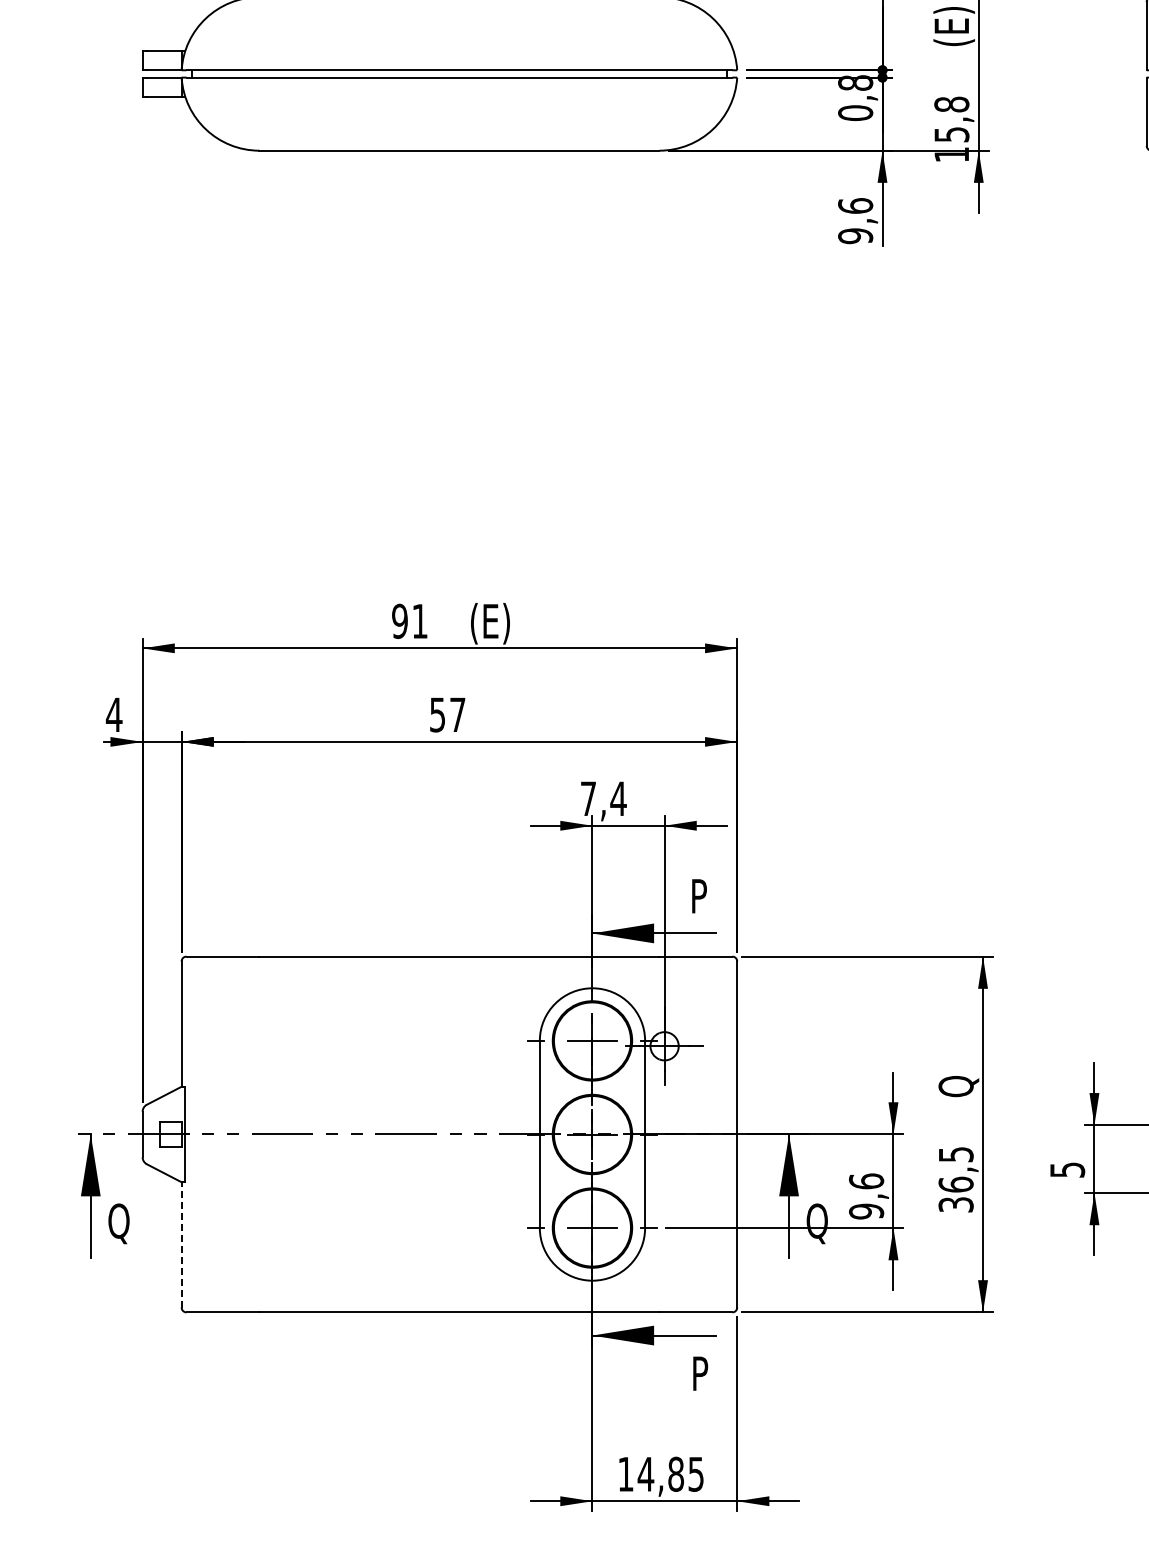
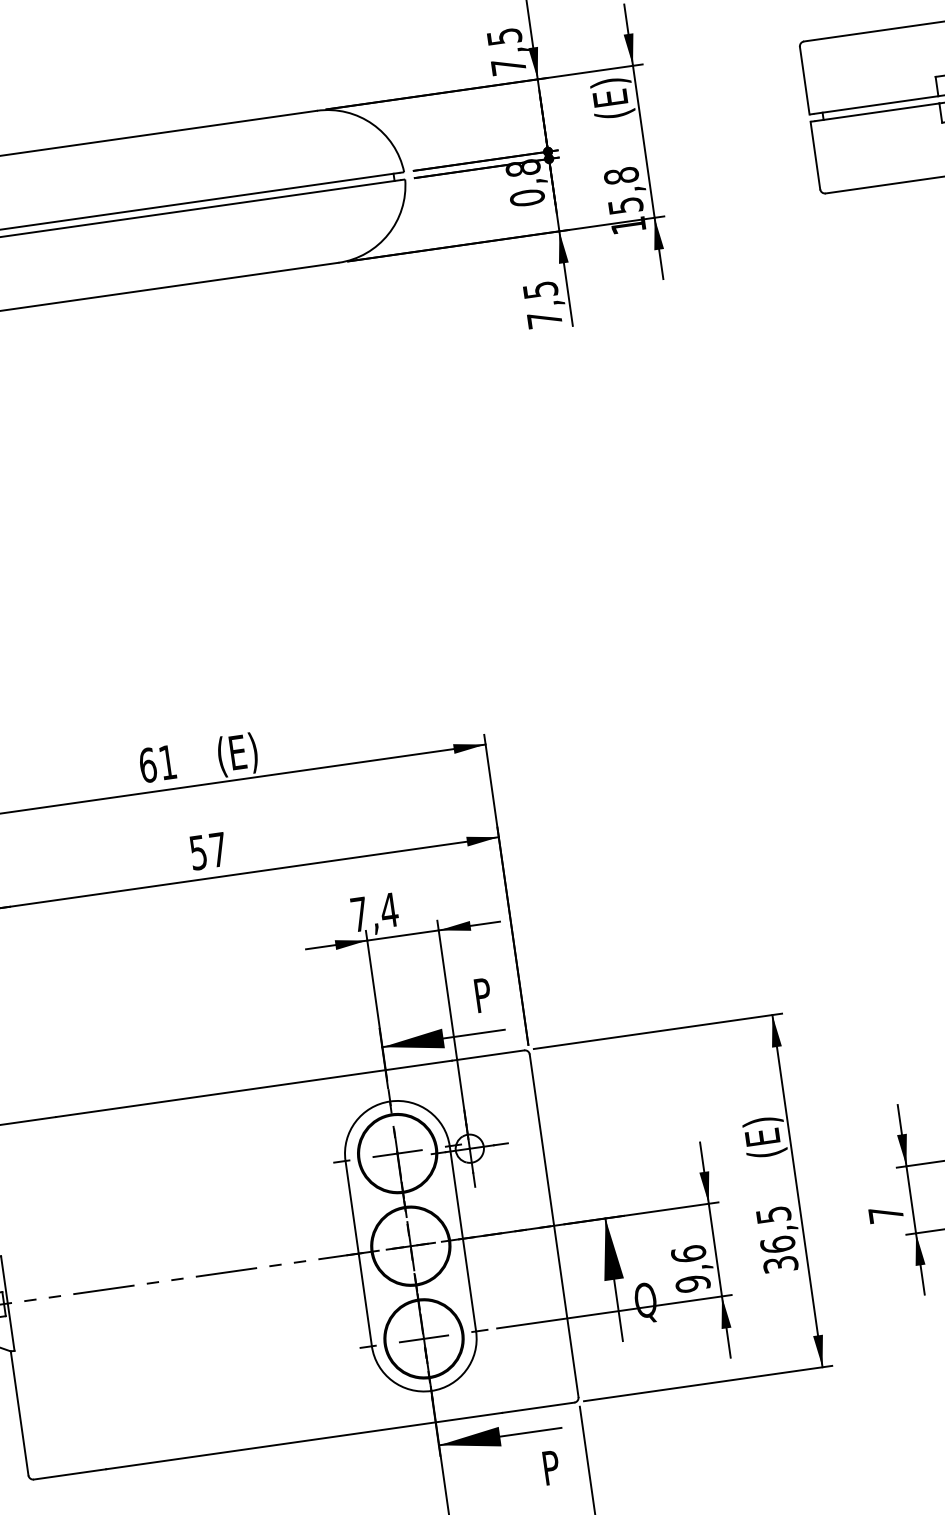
text: (855, 221) -> (542, 305), 9,6 -> 7,5
text: (400, 620) -> (148, 764), 91 -> 61
text: (958, 1077) -> (765, 1138), Q -> (E)
text: (1067, 1169) -> (886, 1213), 5 -> 7
line: (181, 1244) -> (19, 1413), dashed -> solid

